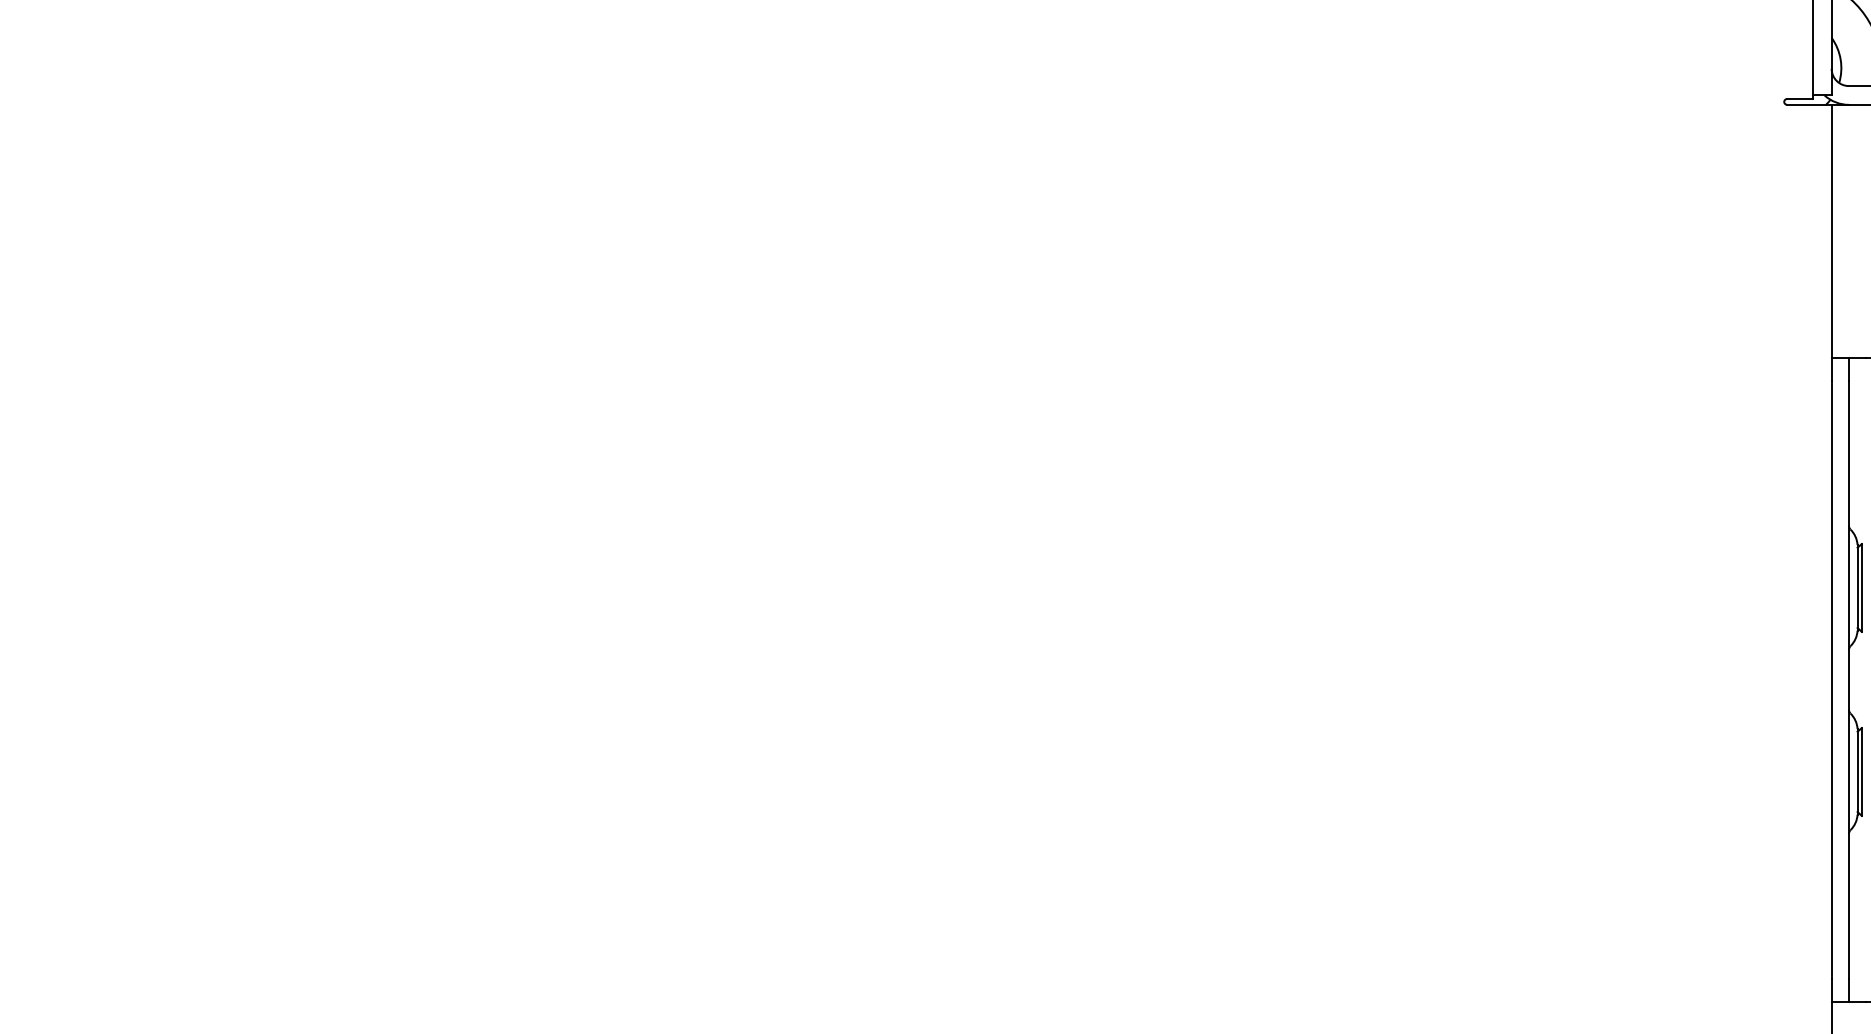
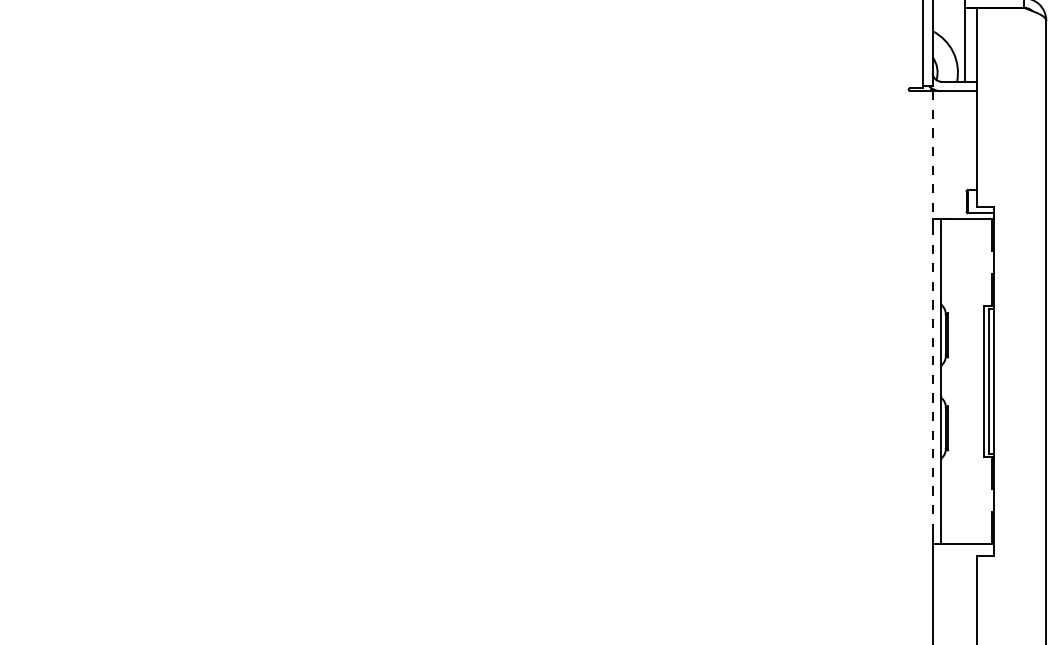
line: (1831, 232) -> (932, 155), solid -> dashed
line: (1831, 679) -> (932, 381), solid -> dashed

